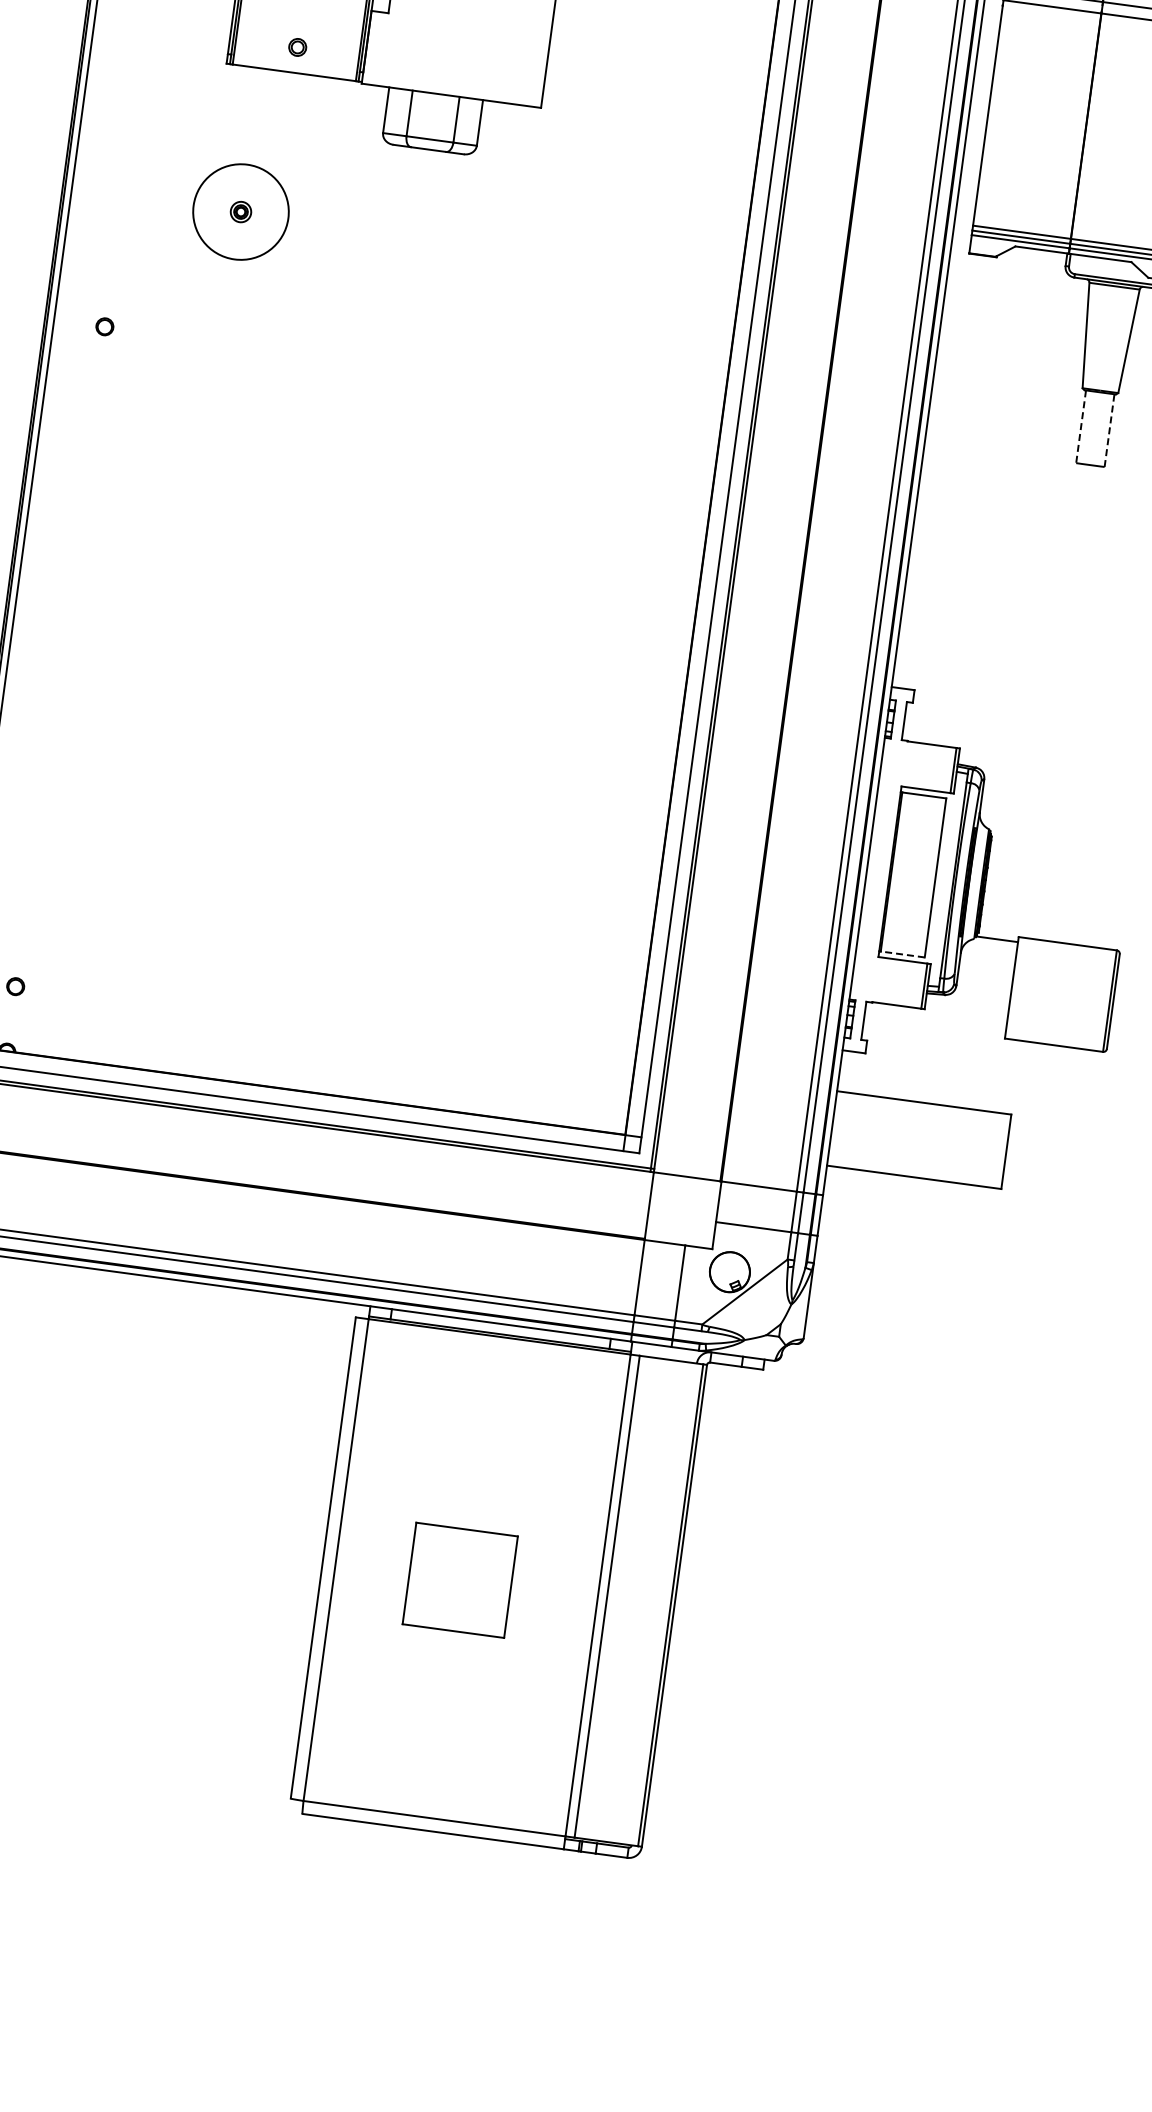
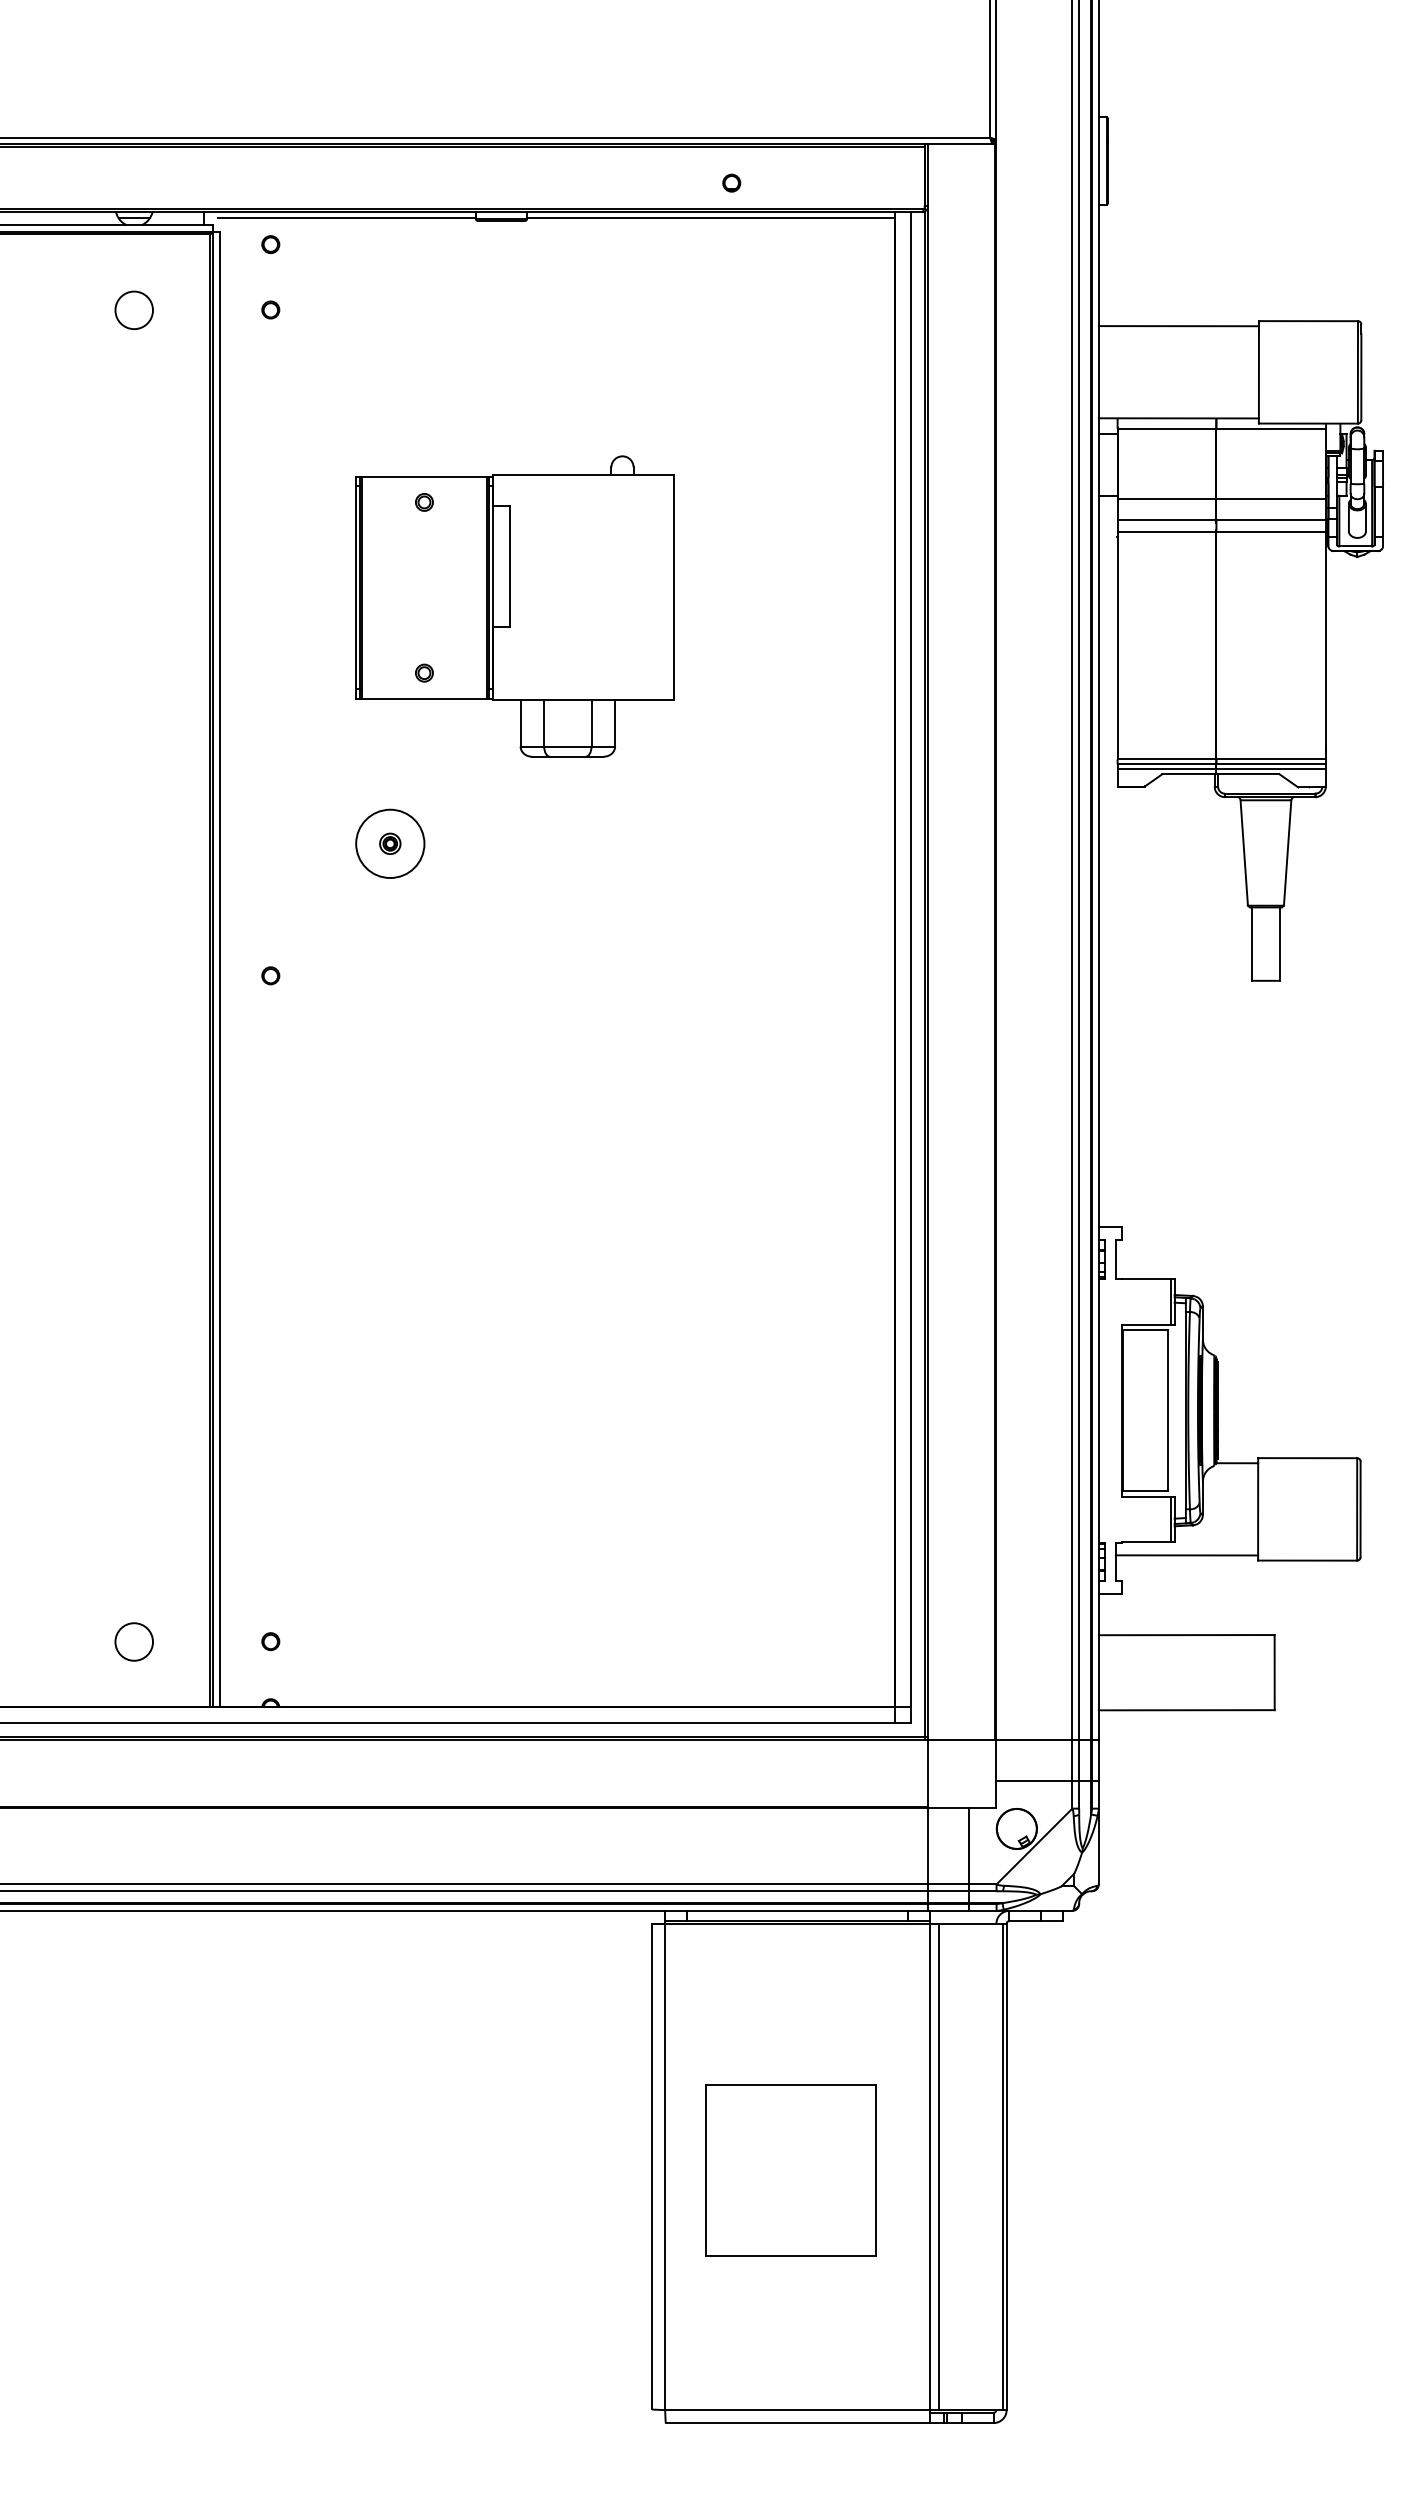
circle: (241, 211) -> (390, 843), size x0.71
line: (1080, 427) -> (1251, 944), dashed -> solid
line: (1109, 431) -> (1280, 944), dashed -> solid
line: (902, 954) -> (1145, 1490), dashed -> solid
line: (934, 1023) -> (1186, 1555), added
part: (459, 1580) -> (790, 2170), size x1.67

